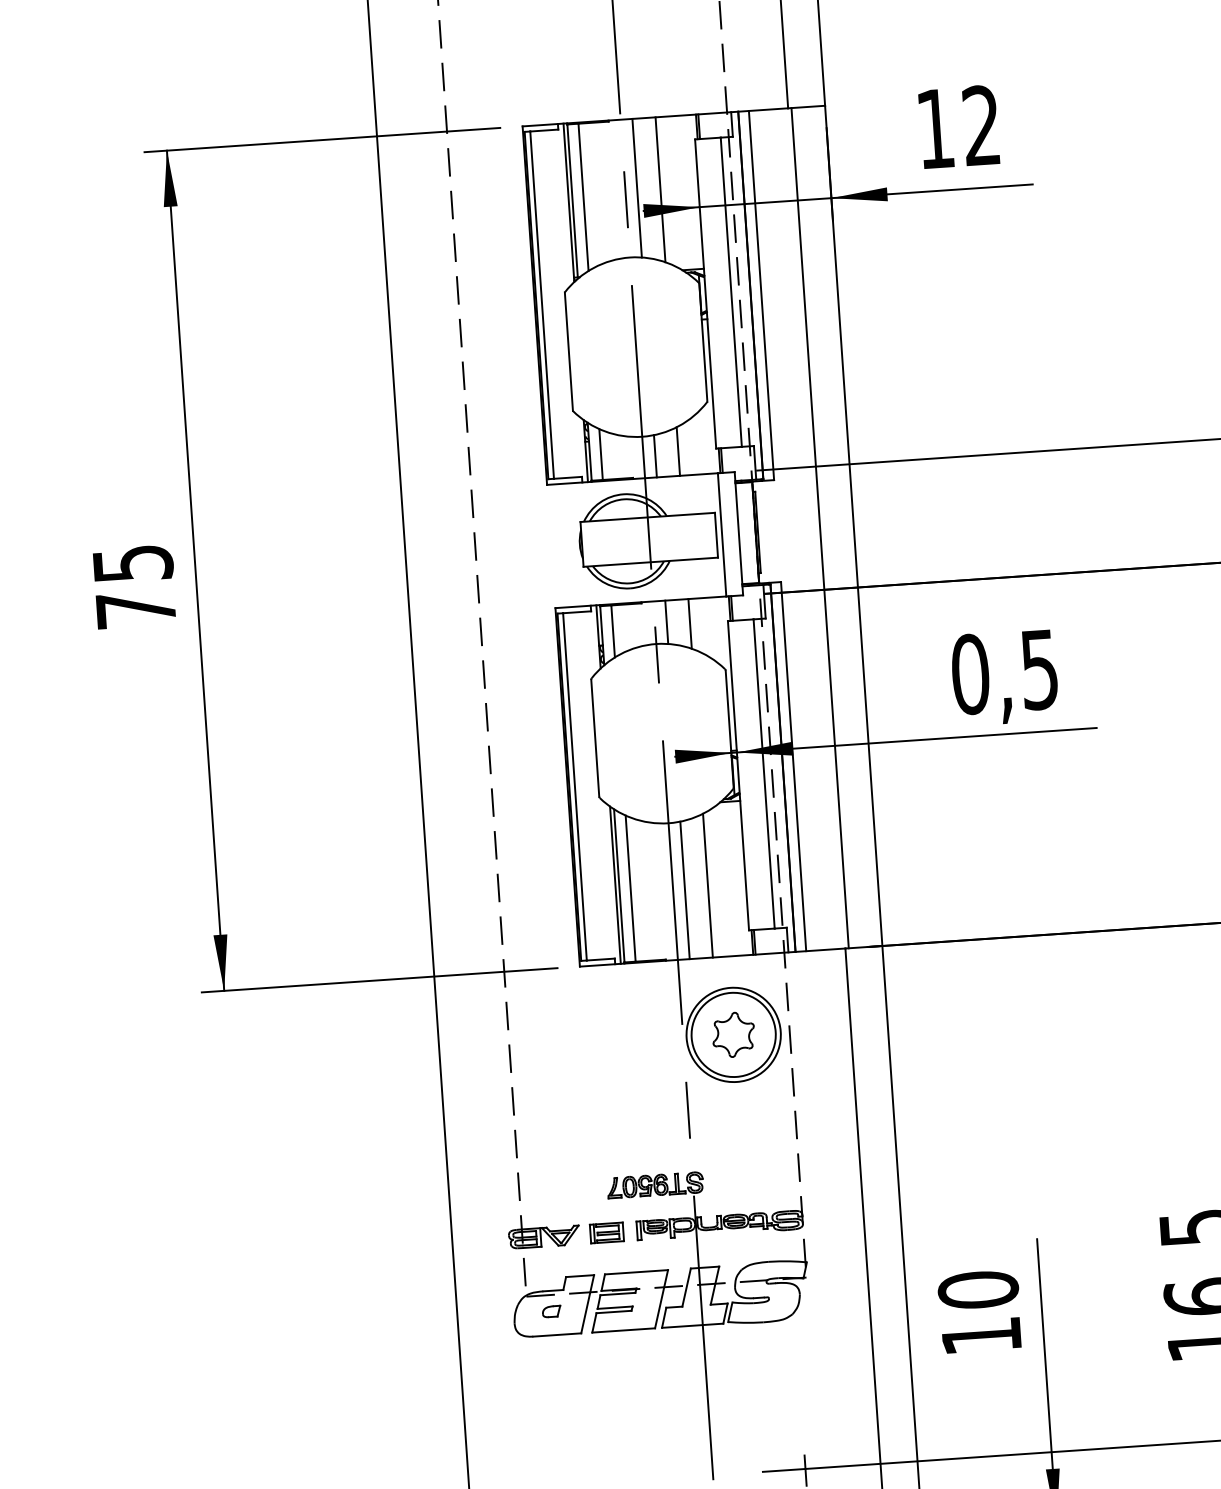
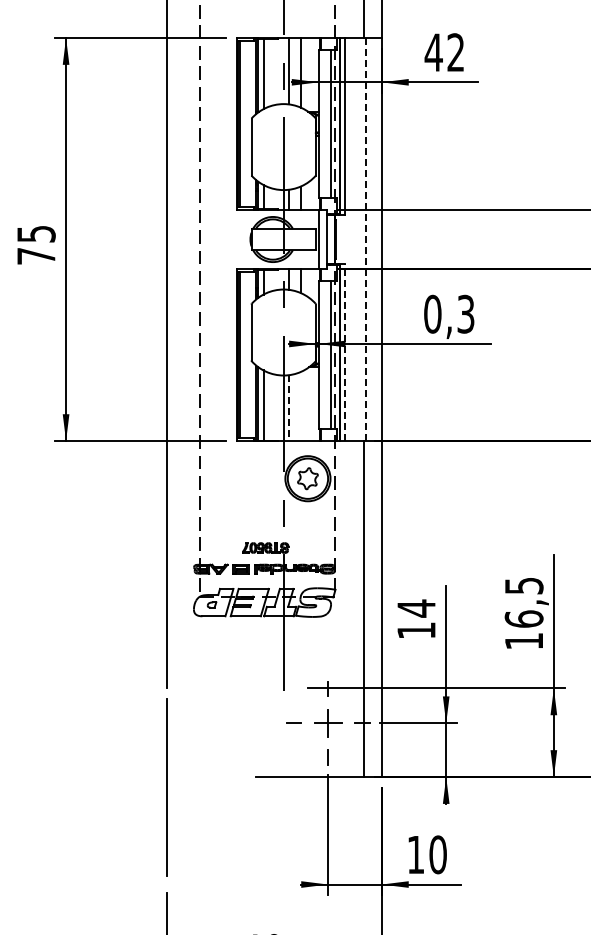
text: (934, 128) -> (433, 52), 12 -> 42
line: (819, 528) -> (365, 239), solid -> dashed
text: (1040, 667) -> (466, 313), 0,5 -> 0,3
line: (794, 766) -> (345, 352), solid -> dashed
line: (707, 885) -> (300, 406), removed
line: (685, 891) -> (289, 408), solid -> dashed
text: (978, 1289) -> (416, 608), 10 -> 14

